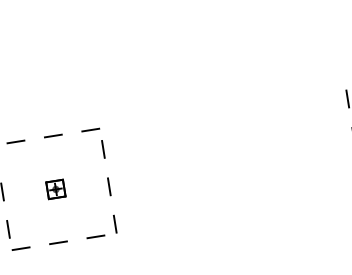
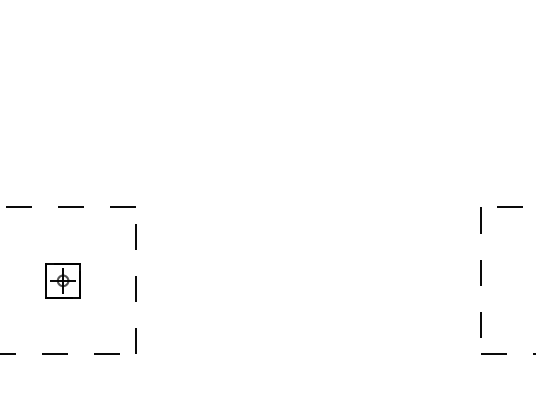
part: (55, 189) -> (62, 280), size x1.43

